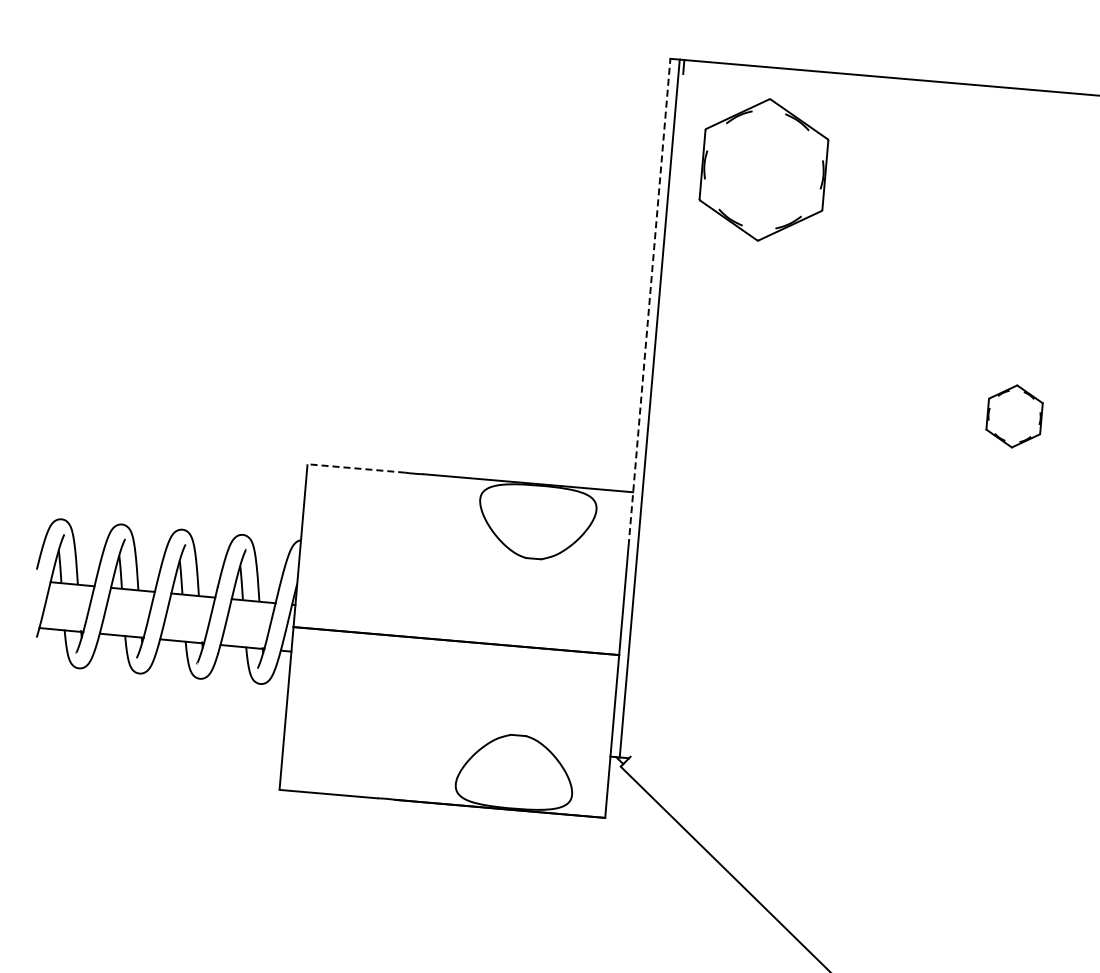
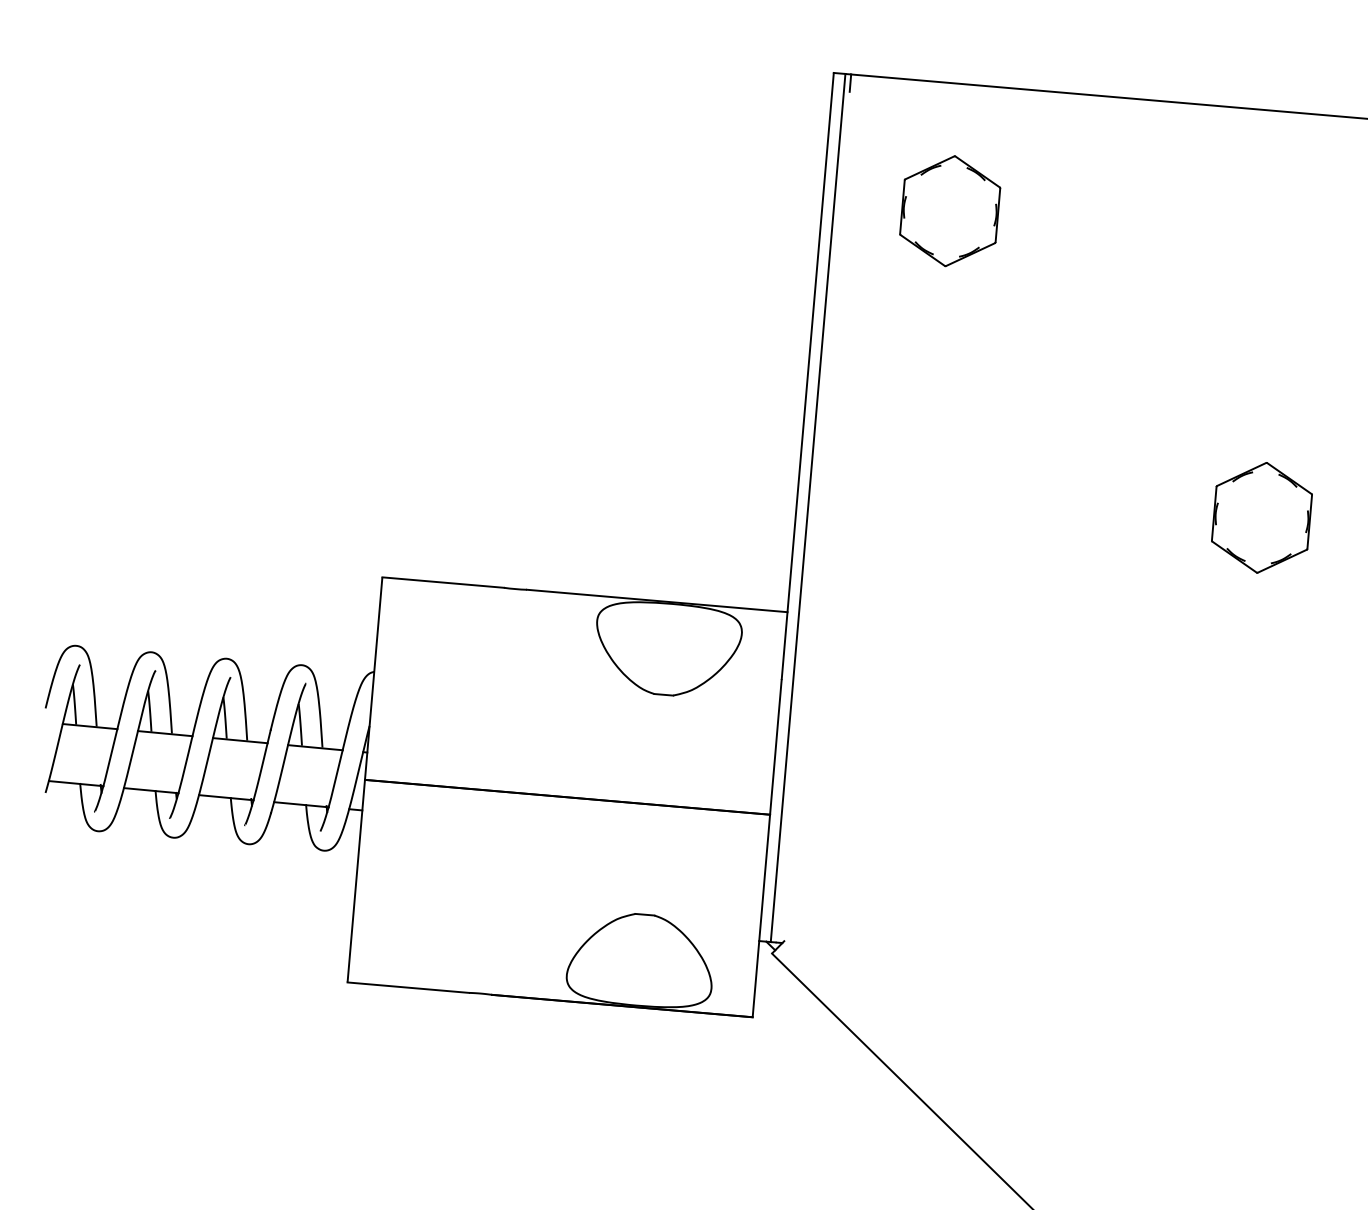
part: (763, 169) -> (949, 210), size x0.62
line: (649, 302) -> (807, 376), dashed -> solid
part: (1014, 416) -> (1261, 517), size x1.43
line: (355, 468) -> (442, 582), dashed -> solid

